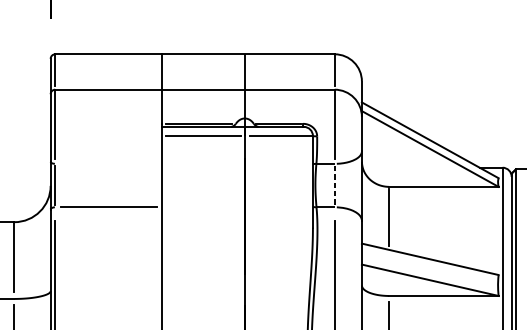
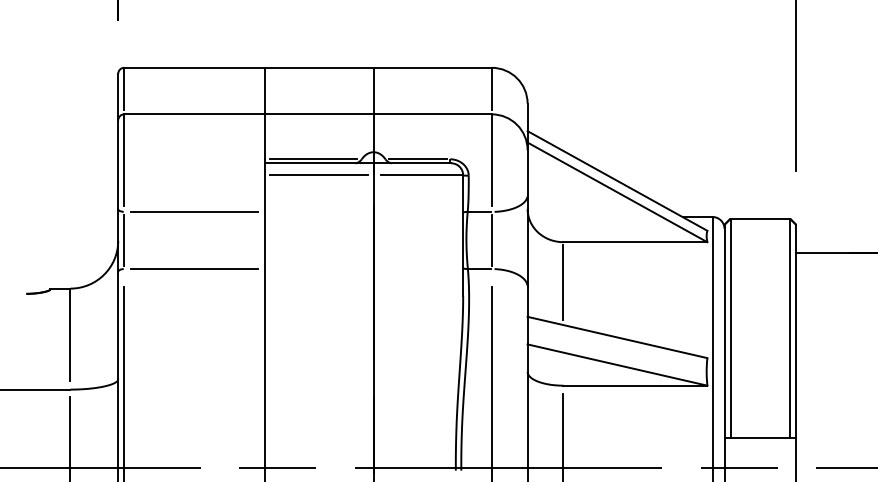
line: (108, 163) -> (194, 211), added
line: (334, 185) -> (491, 240), dashed -> solid

